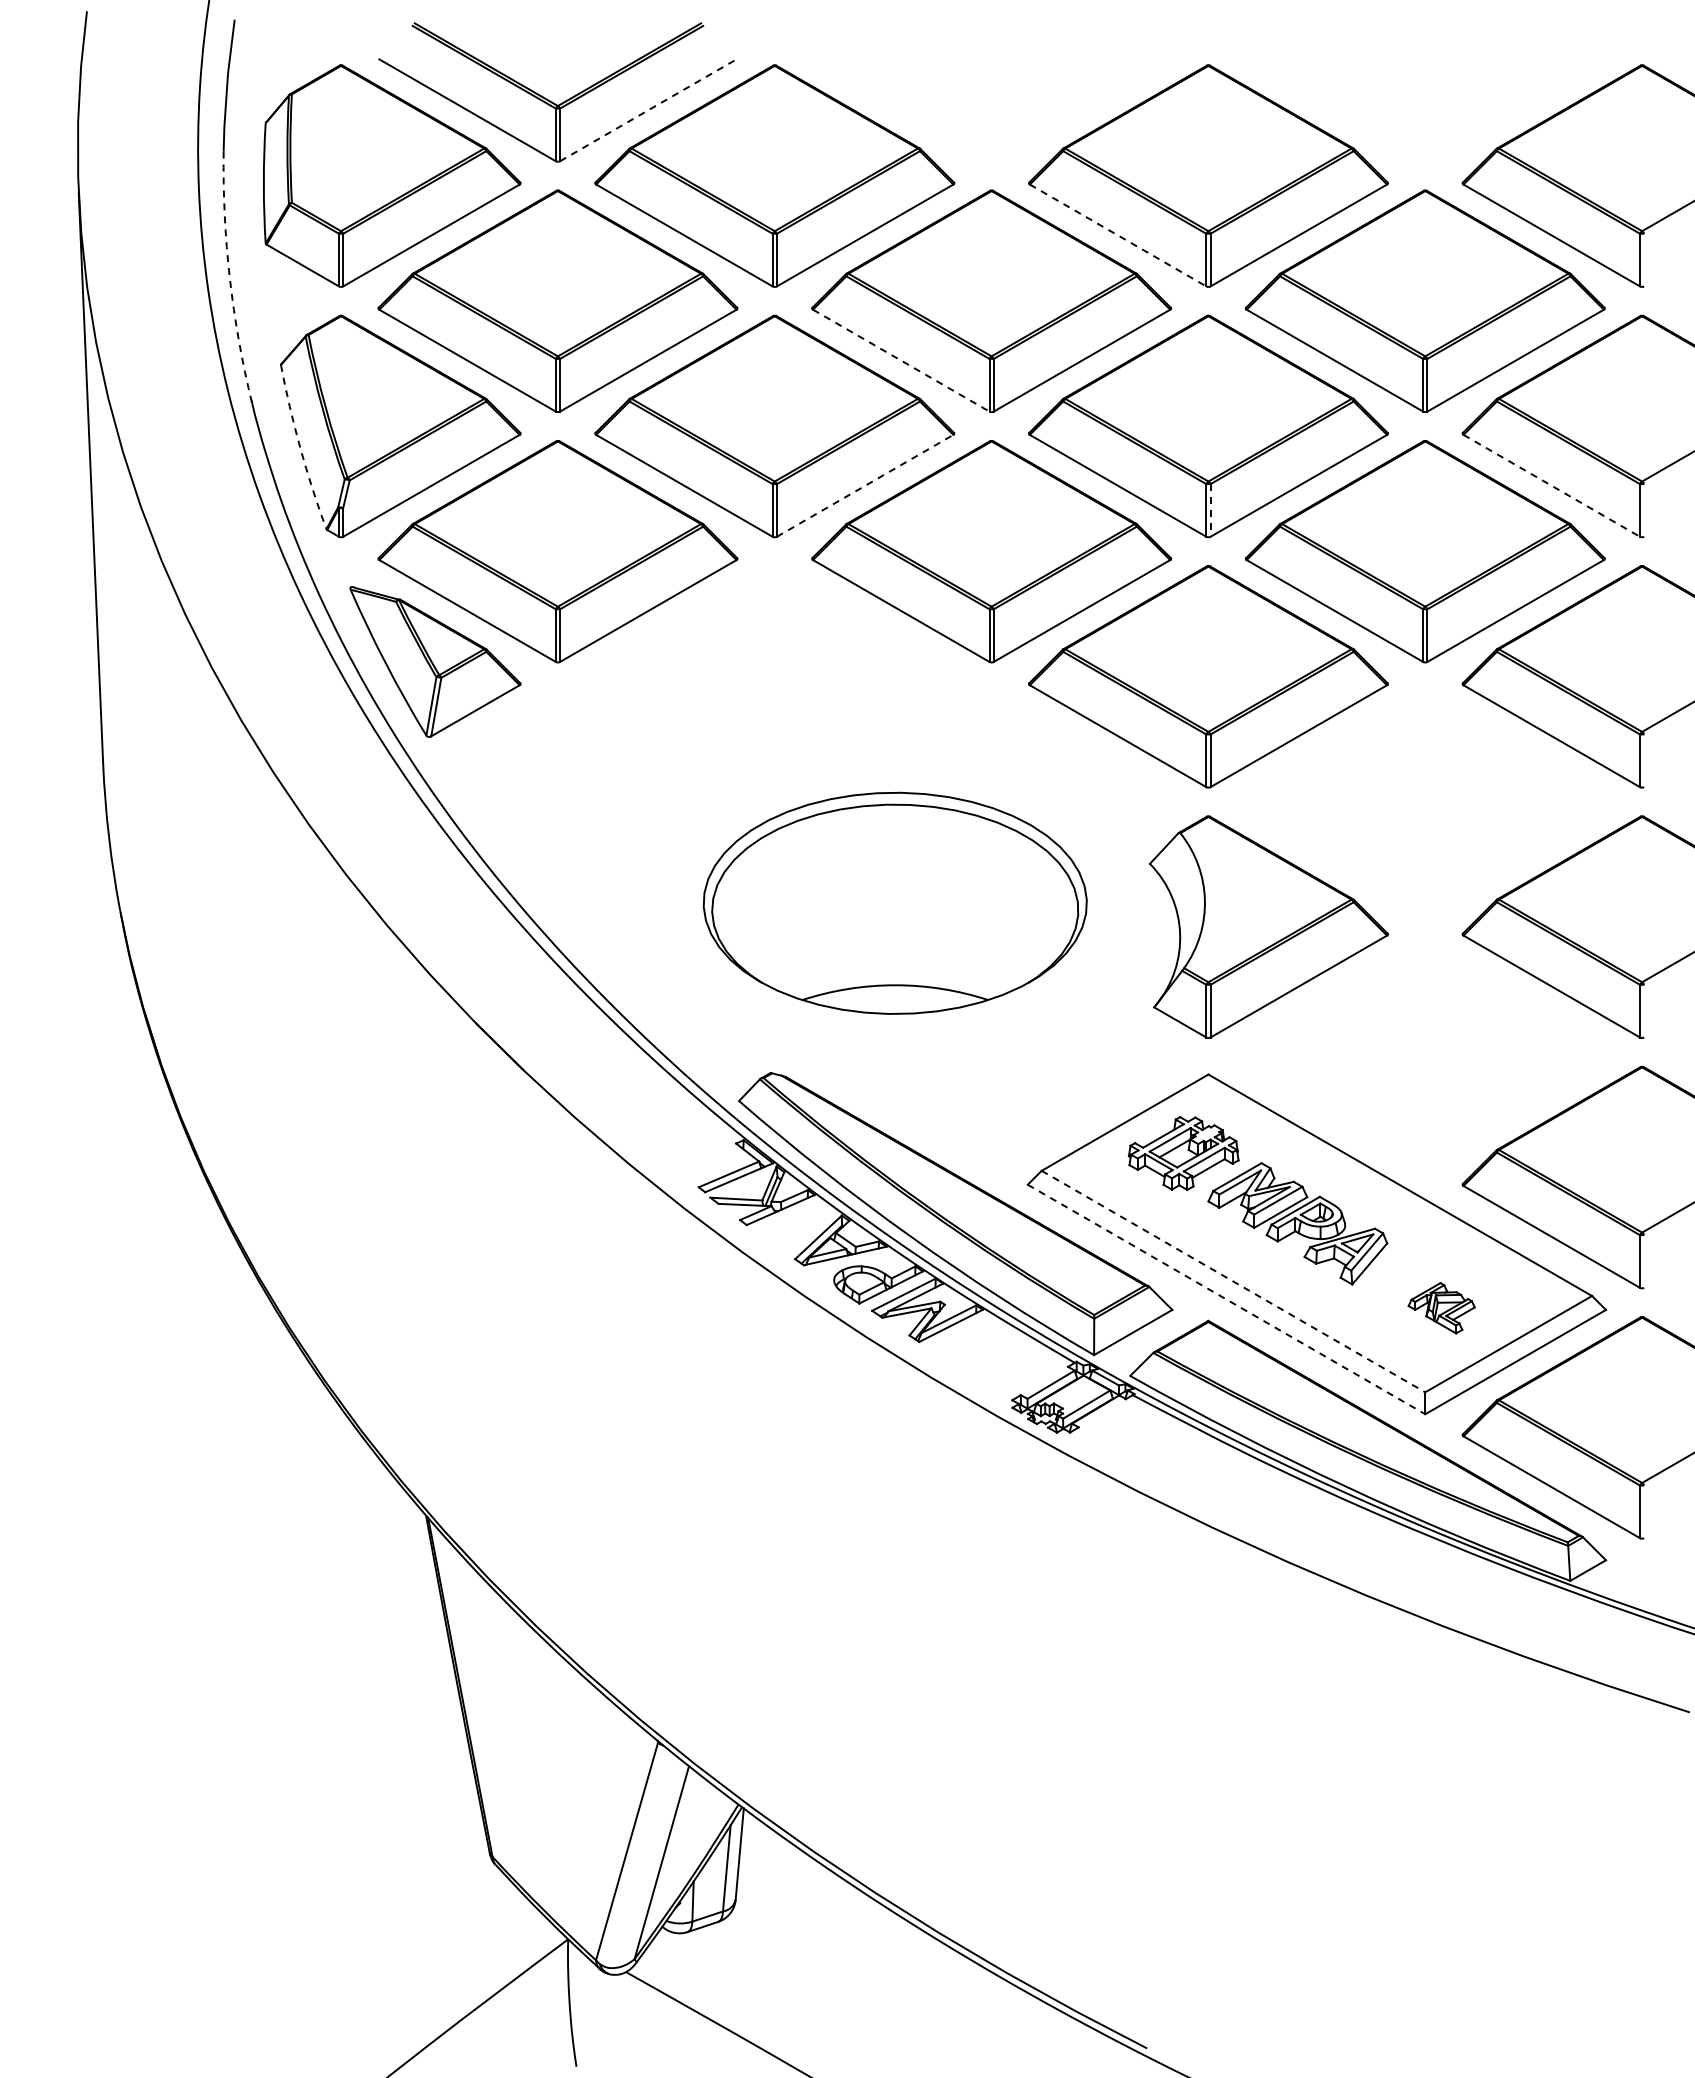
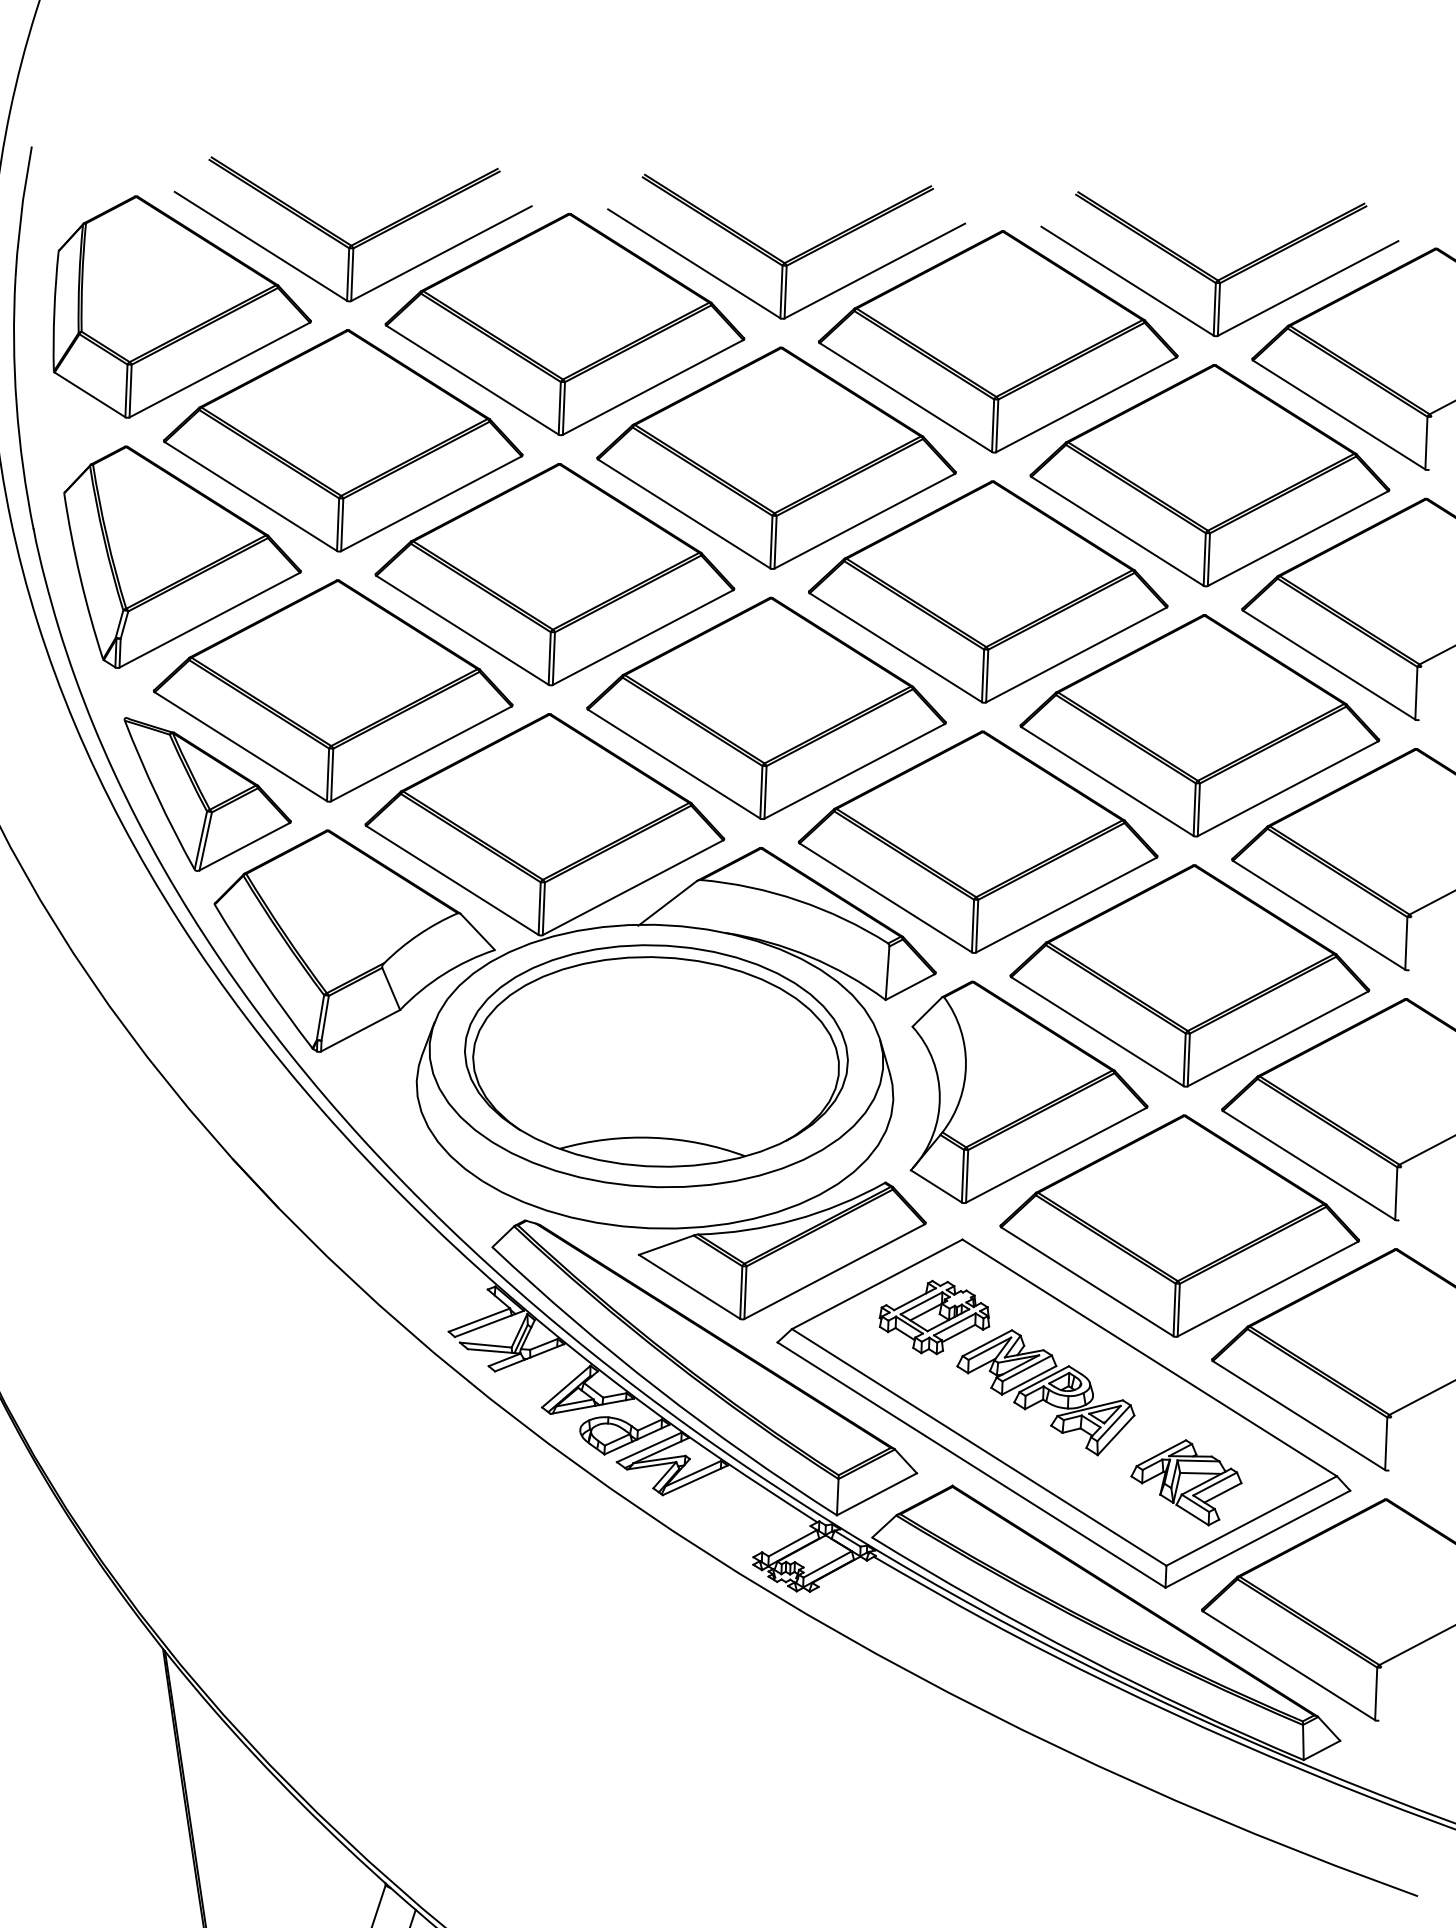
part: (984, 100) -> (777, 257), added
part: (1419, 101) -> (1212, 275), added
line: (648, 110) -> (441, 253), dashed -> solid
line: (1118, 235) -> (906, 397), dashed -> solid
arc: (229, 278) -> (16, 404), dashed -> solid
line: (901, 360) -> (684, 513), dashed -> solid
arc: (300, 448) -> (80, 577), dashed -> solid
line: (865, 485) -> (643, 637), dashed -> solid
line: (1551, 485) -> (1328, 664), dashed -> solid
line: (1210, 510) -> (987, 676), dashed -> solid
part: (1424, 801) -> (1189, 975), added
part: (808, 864) -> (571, 1013), added
part: (1424, 1051) -> (1179, 1225), added
line: (1233, 1281) -> (979, 1447), dashed -> solid
line: (1226, 1299) -> (971, 1465), dashed -> solid
part: (1441, 1308) -> (1185, 1482), size x1.67

